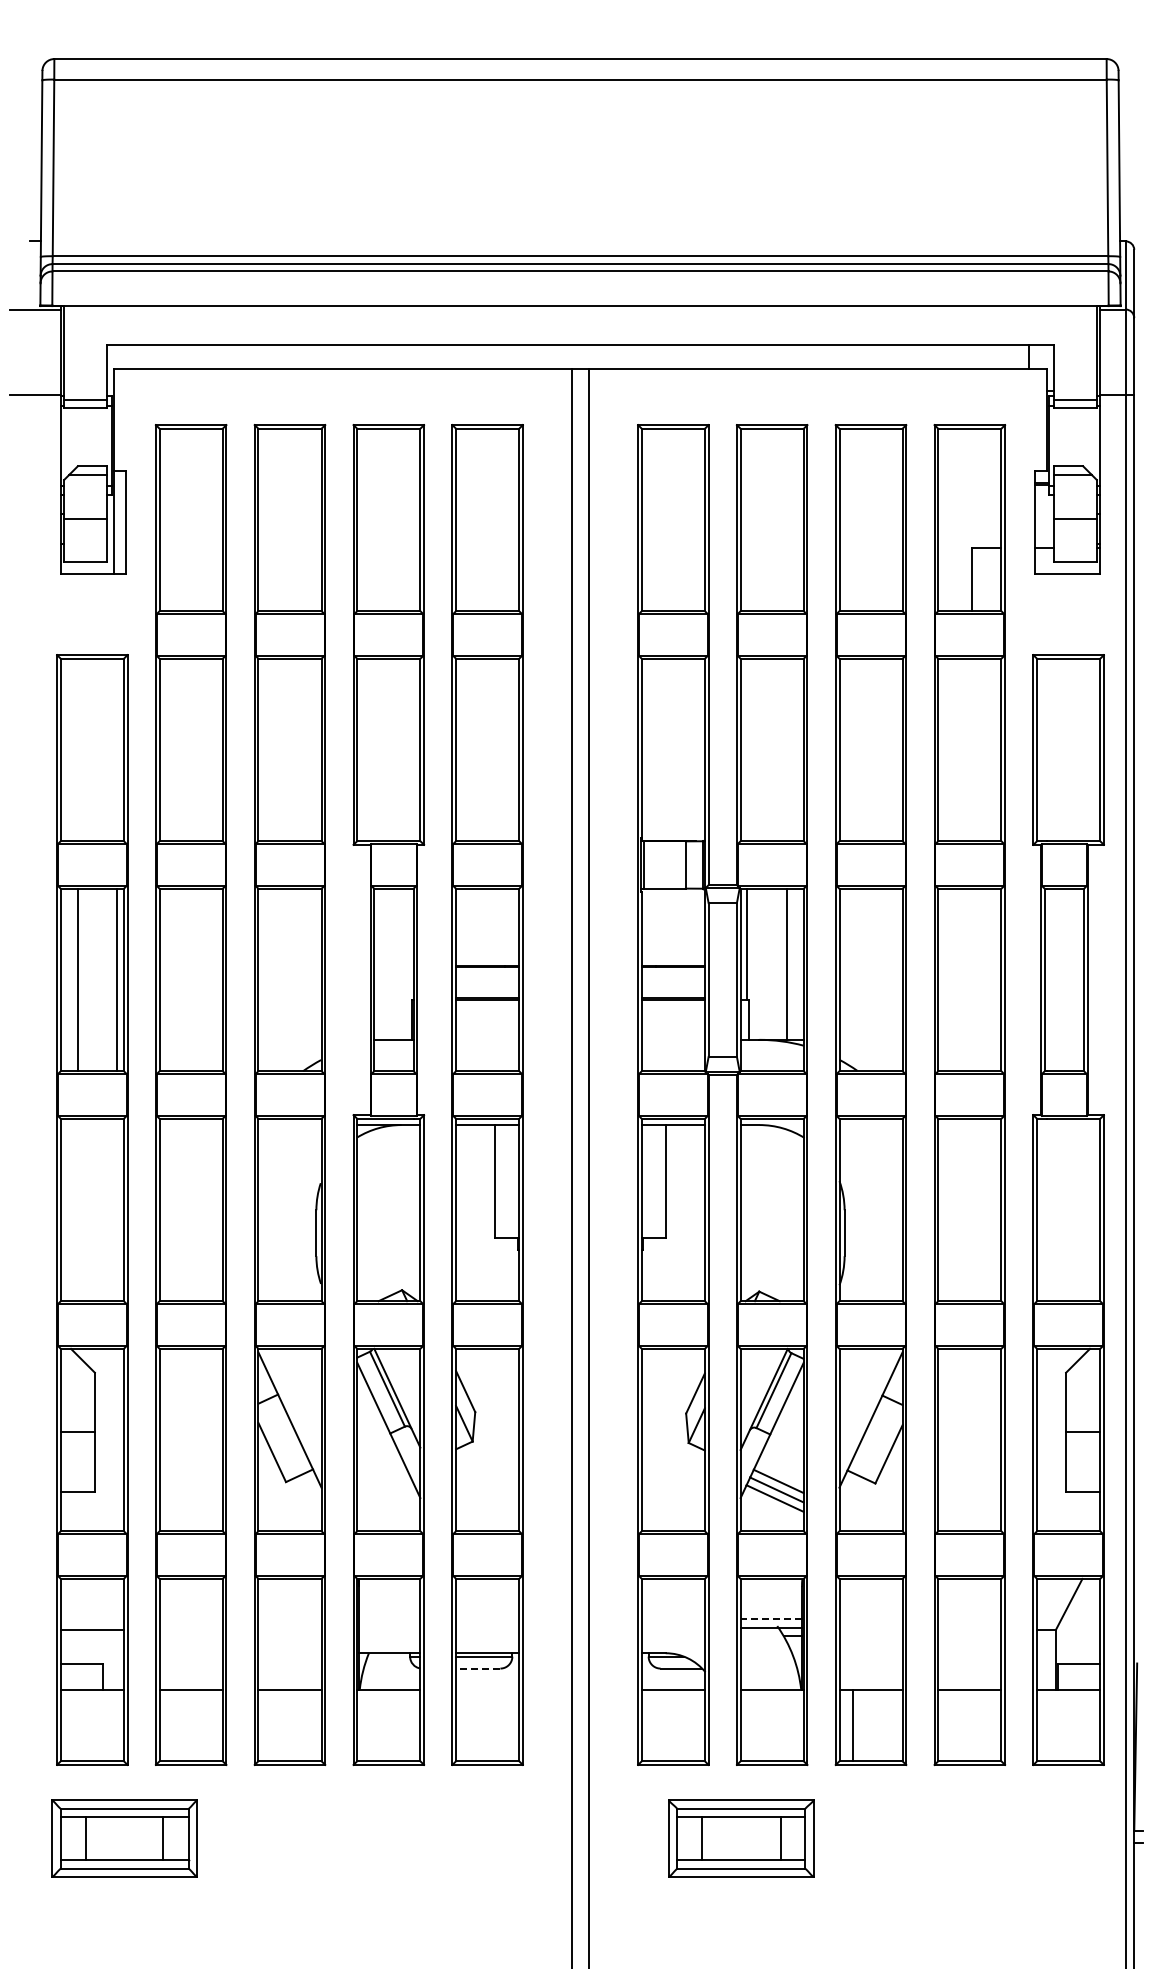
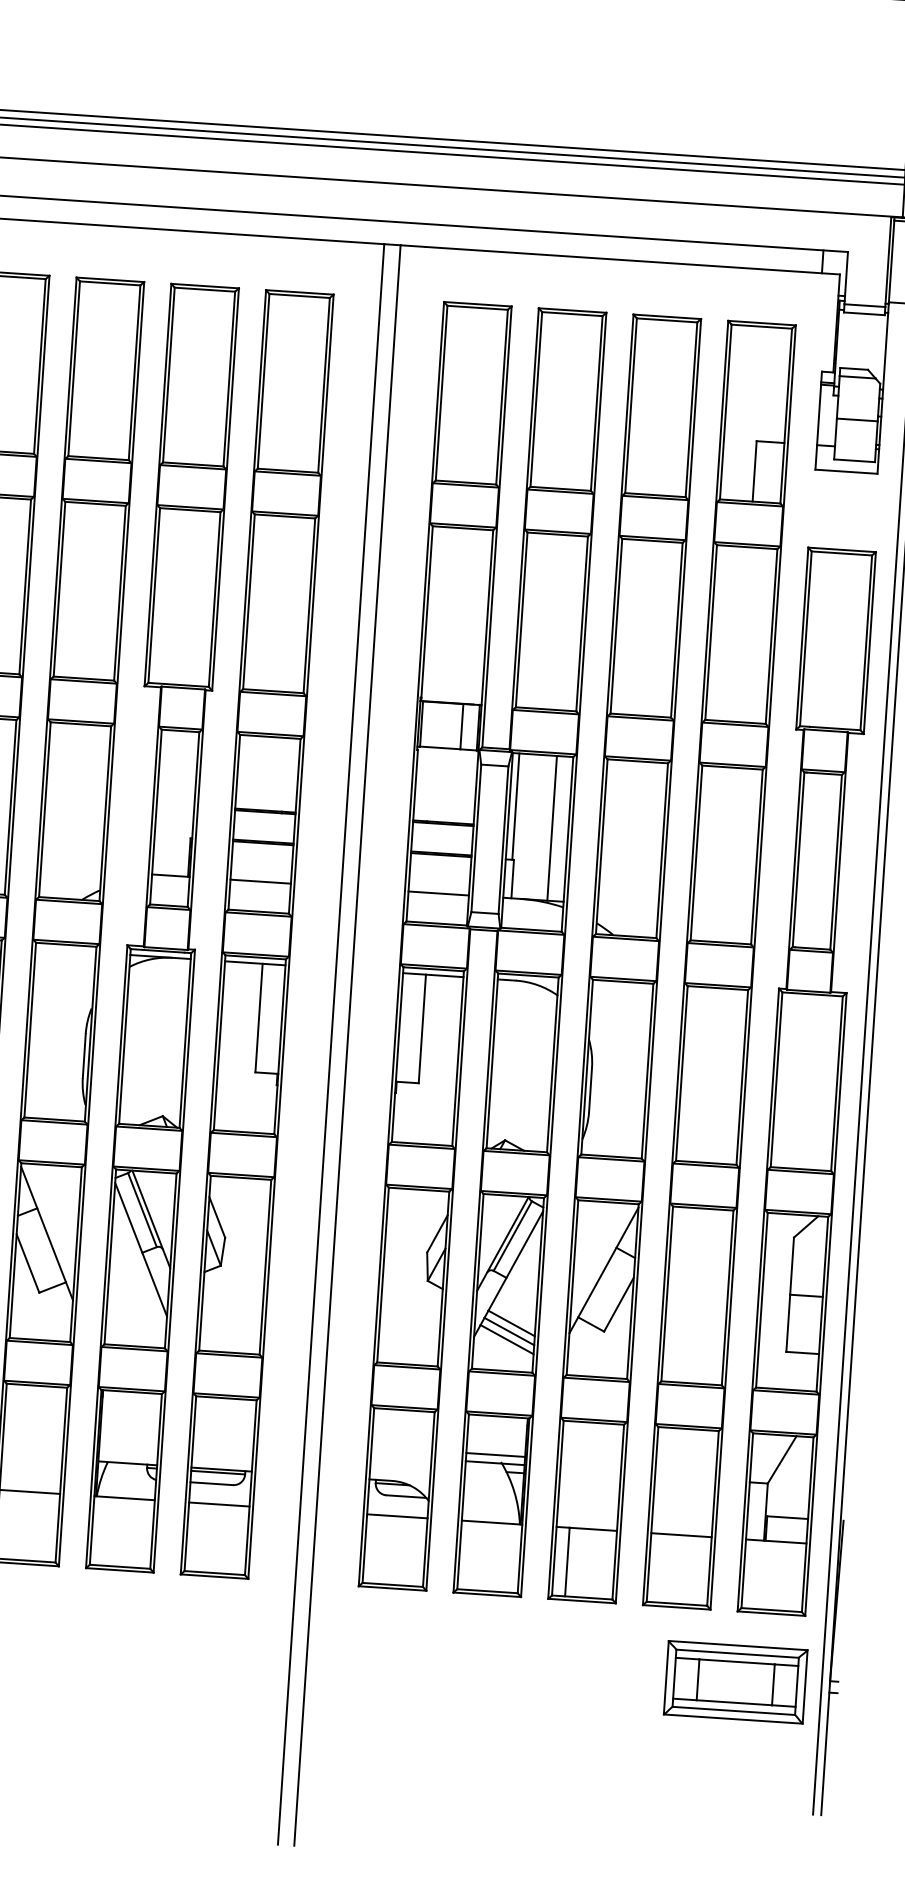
line: (487, 1039) -> (260, 881), added
line: (672, 1039) -> (437, 893), added
line: (771, 1619) -> (495, 1455), dashed -> solid
line: (477, 1668) -> (210, 1483), dashed -> solid
line: (487, 1689) -> (219, 1504), added
part: (741, 1838) -> (735, 1682), moved

